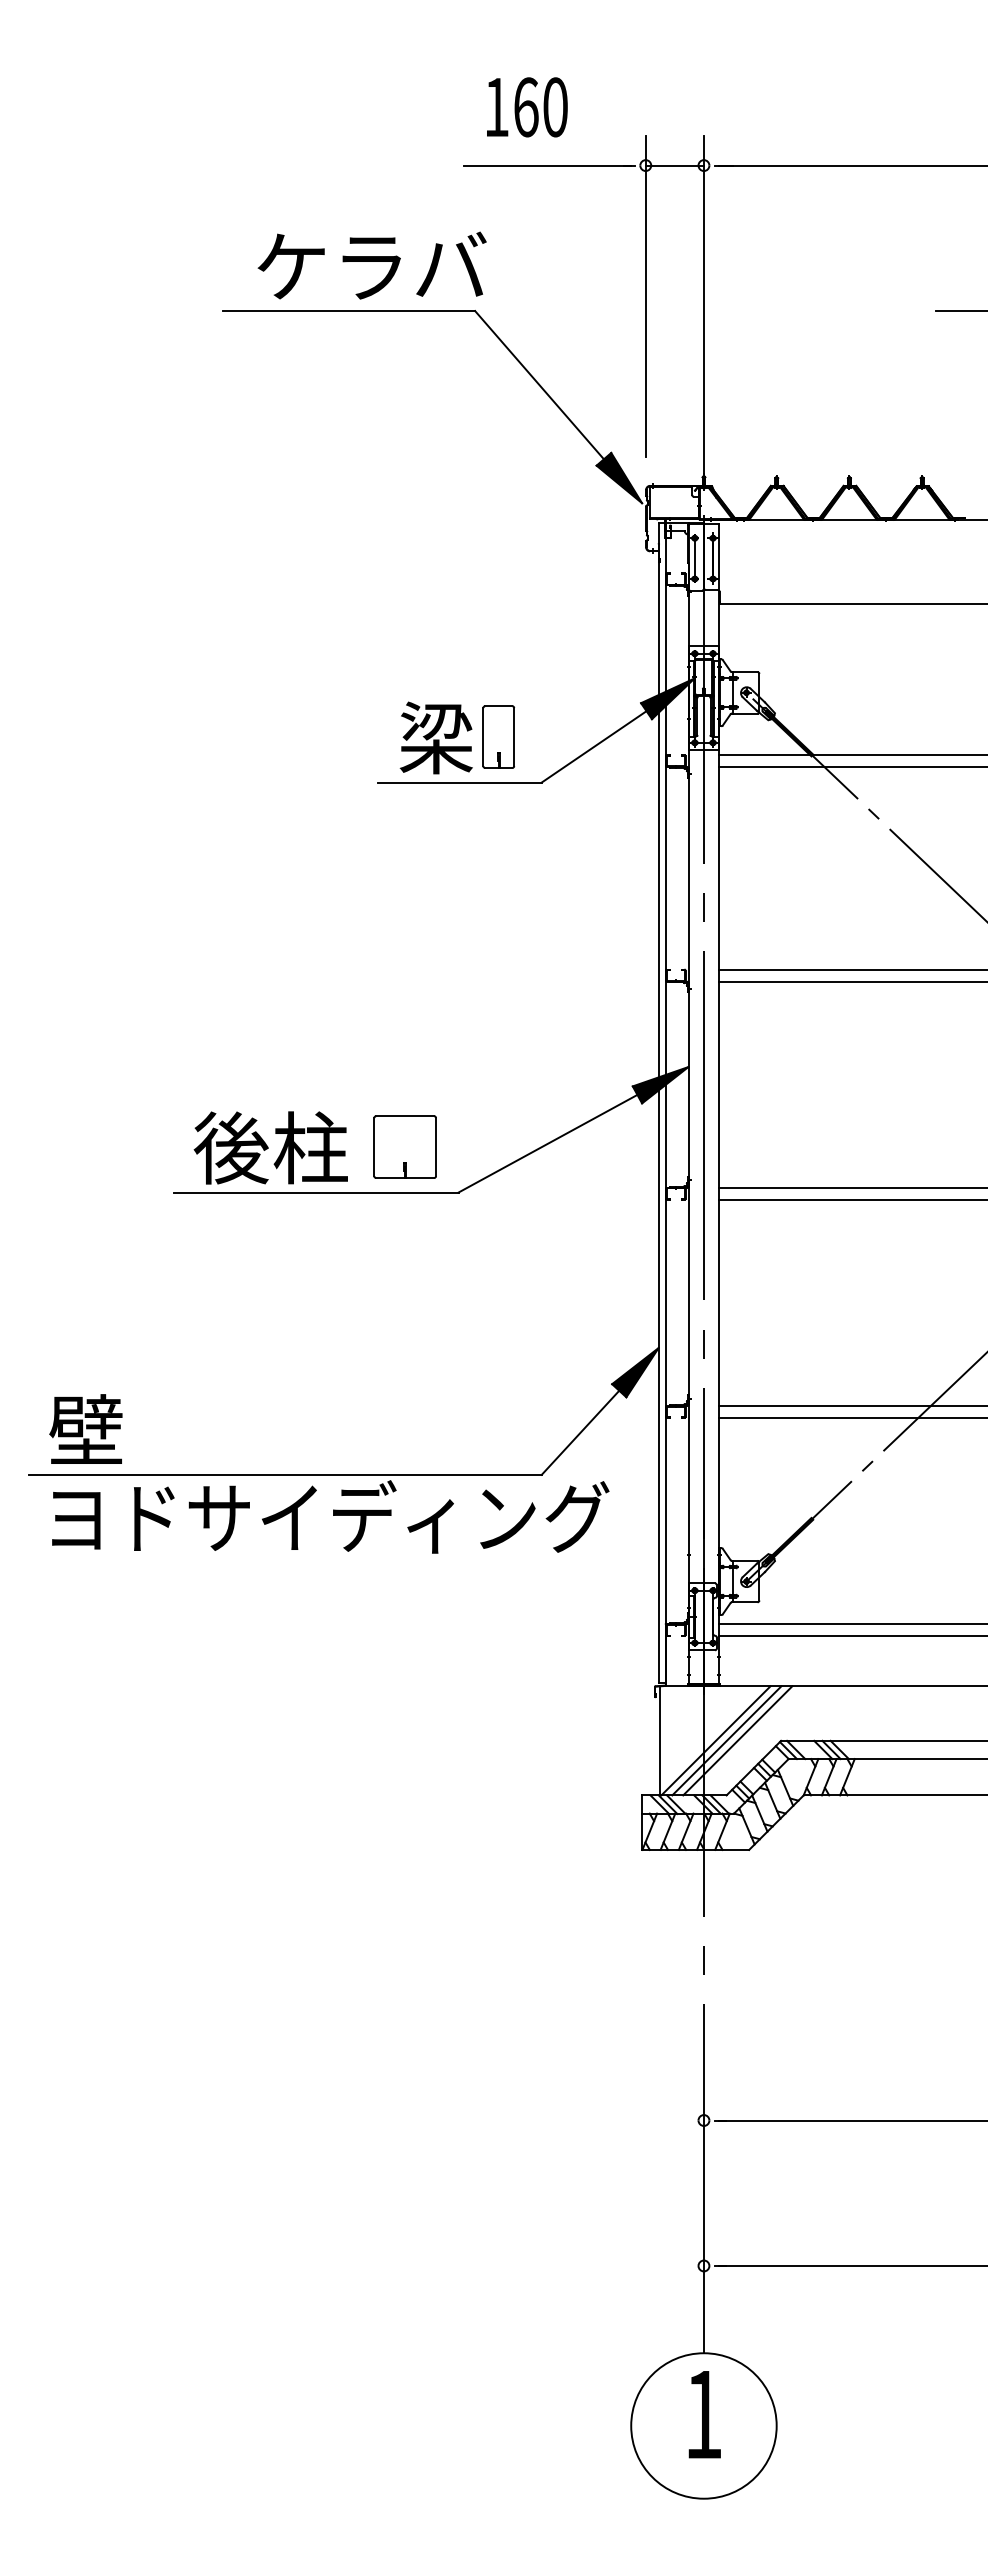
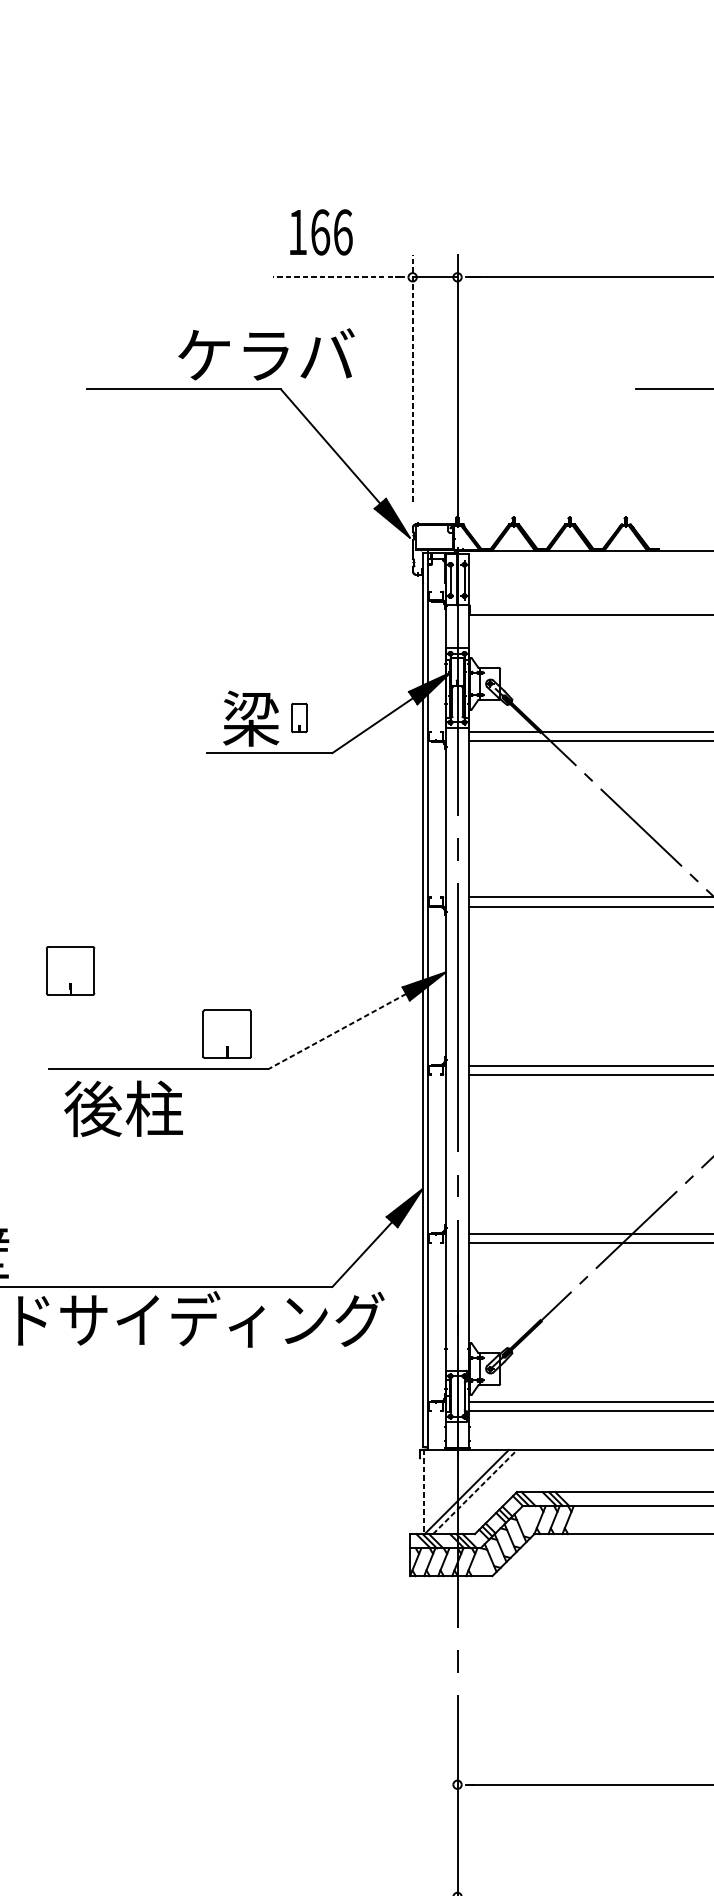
text: (555, 107) -> (343, 232), 160 -> 166
line: (547, 165) -> (336, 277), solid -> dashed
text: (371, 265) -> (265, 354), moved
line: (645, 296) -> (412, 378), solid -> dashed
part: (498, 736) -> (299, 717), size x0.6
part: (201, 1064) -> (70, 970), added
line: (548, 1143) -> (337, 1031), solid -> dashed
text: (270, 1147) -> (123, 1108), moved
line: (660, 1740) -> (424, 1491), solid -> dashed
line: (727, 1740) -> (475, 1491), solid -> dashed
line: (737, 1740) -> (483, 1491), removed

